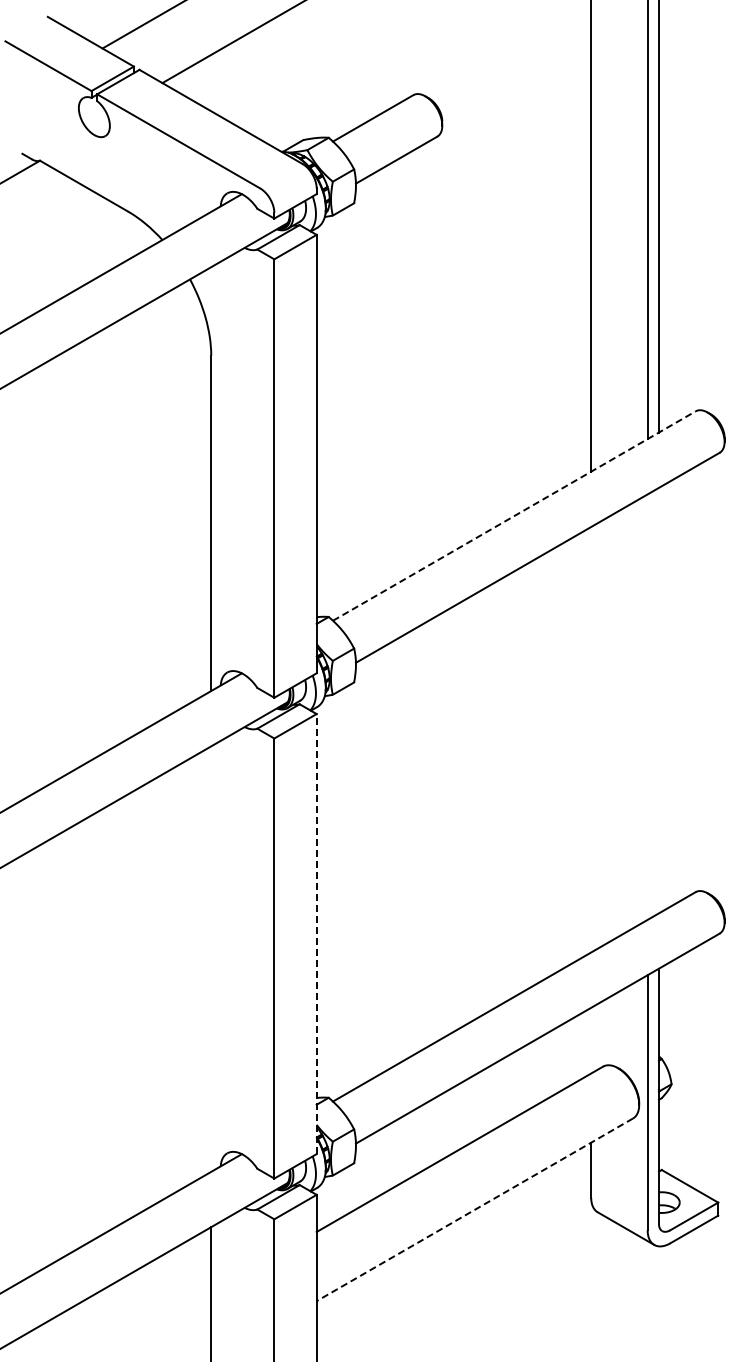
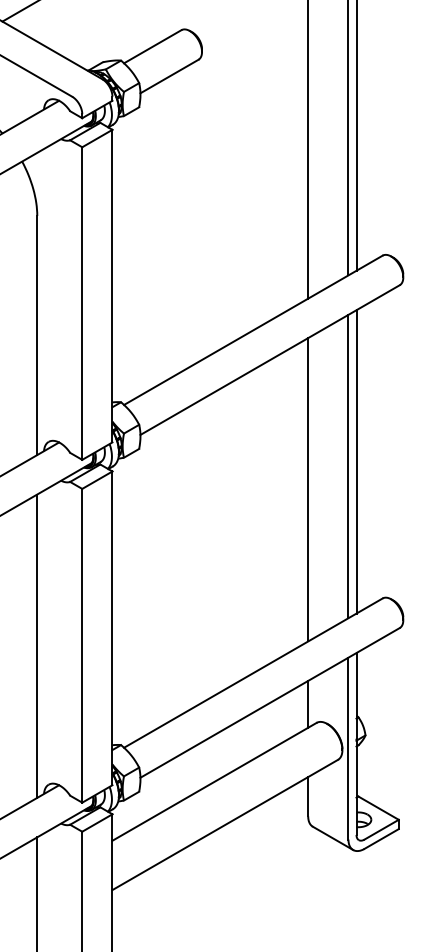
line: (514, 515) -> (253, 329), dashed -> solid
line: (658, 700) -> (356, 461), added
line: (647, 706) -> (348, 466), added
line: (591, 739) -> (308, 489), added
line: (316, 933) -> (112, 627), dashed -> solid
line: (211, 958) -> (37, 645), added
line: (591, 1040) -> (308, 704), added
line: (474, 1209) -> (224, 824), dashed -> solid

